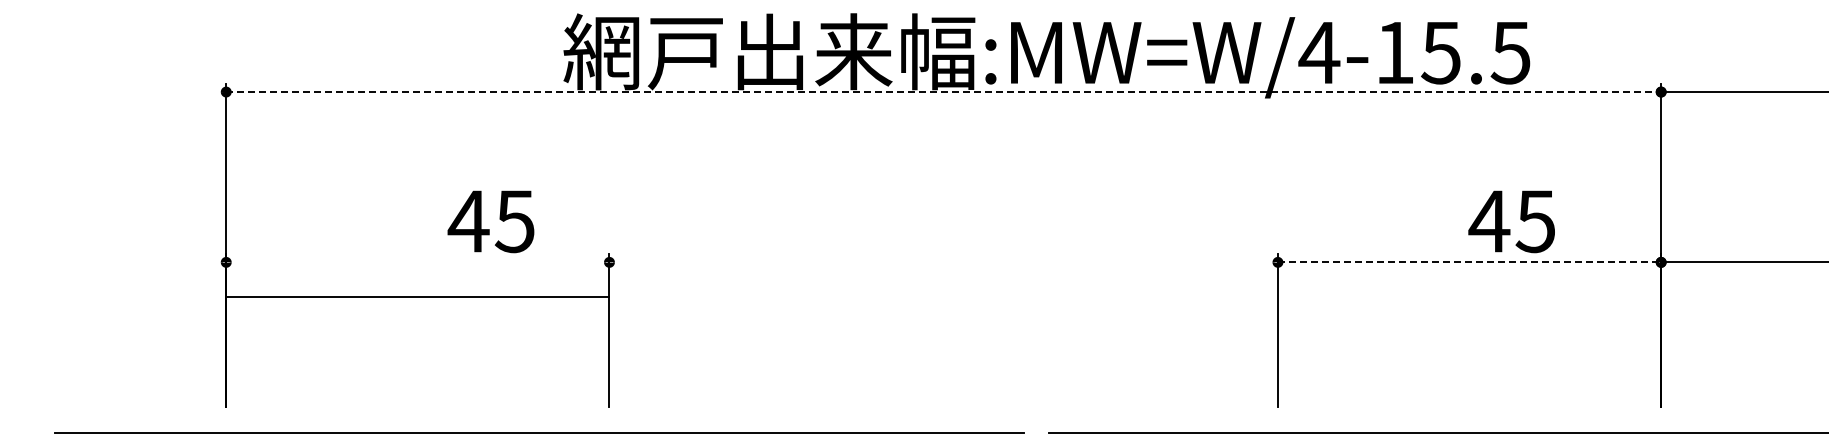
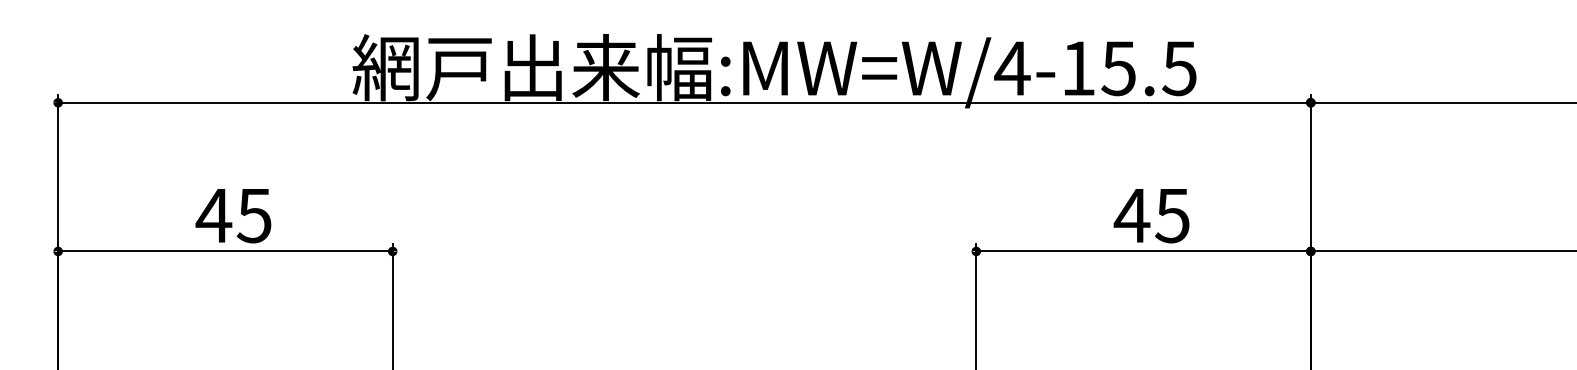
line: (944, 92) -> (685, 103), dashed -> solid
text: (490, 221) -> (232, 215), moved
text: (1511, 221) -> (1151, 215), moved
line: (1469, 262) -> (1143, 251), dashed -> solid
line: (417, 297) -> (225, 251), moved

